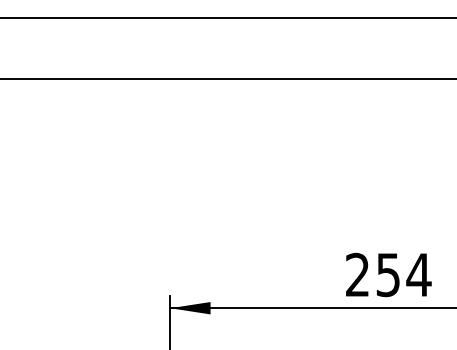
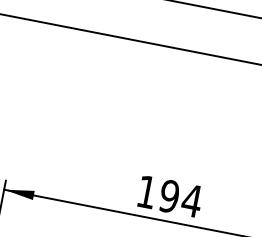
text: (373, 274) -> (158, 193), 254 -> 194

